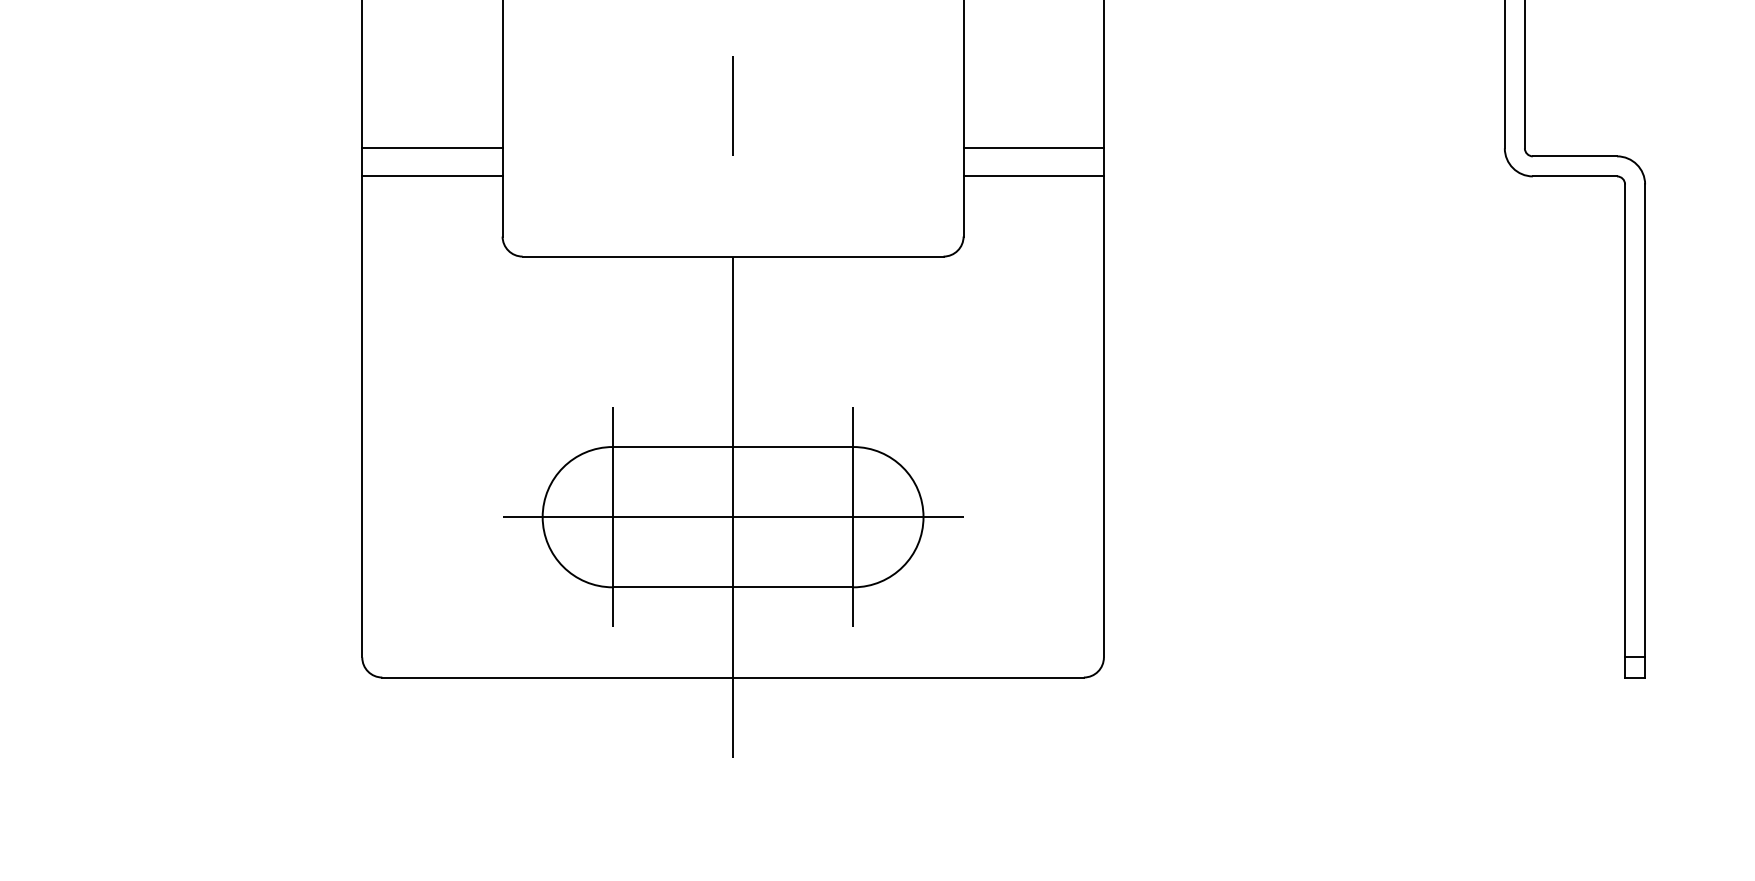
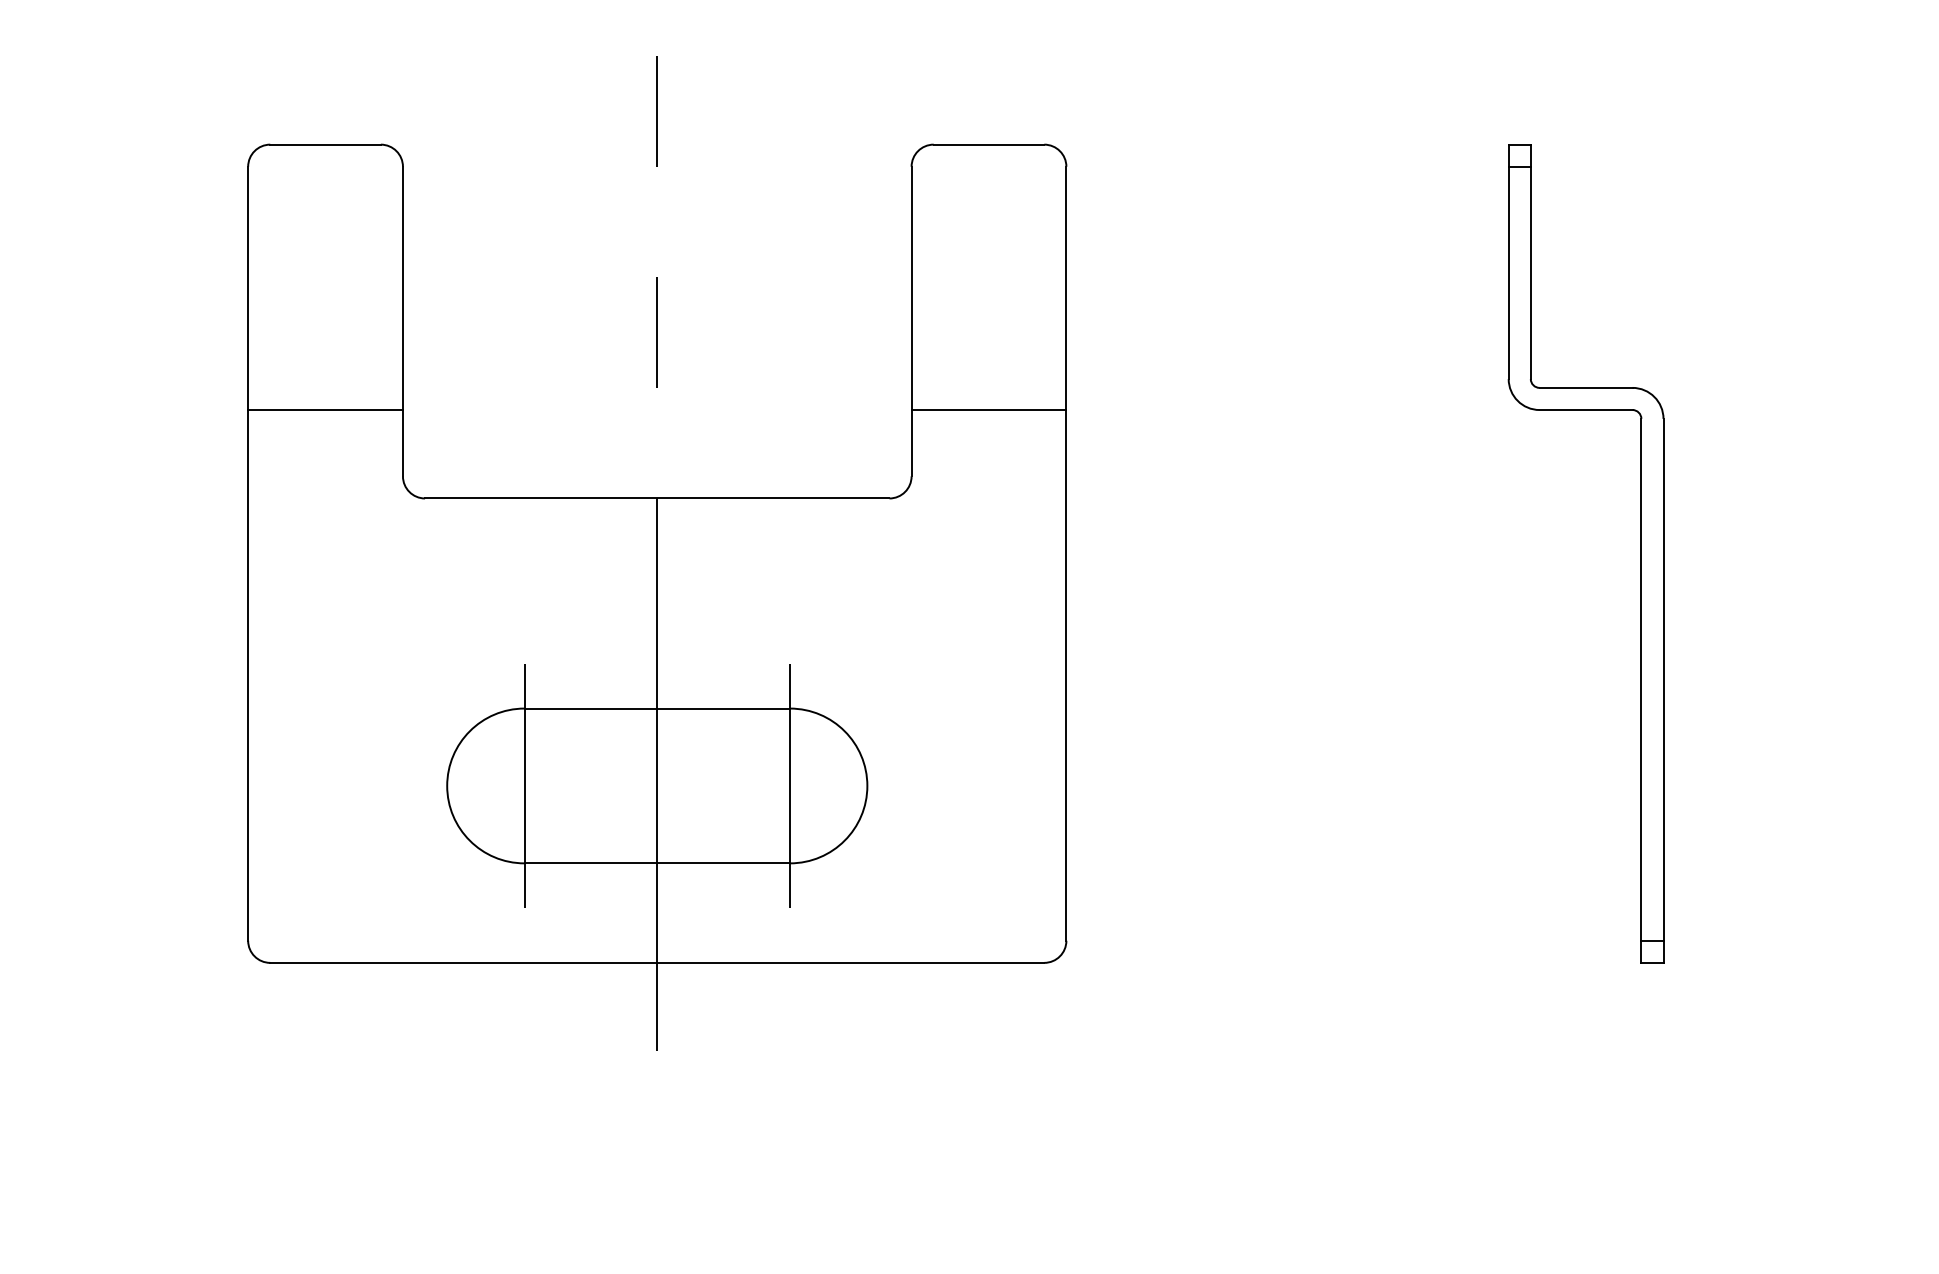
line: (432, 148) -> (325, 379), removed
line: (1033, 148) -> (988, 379), removed
line: (732, 516) -> (656, 785), removed

